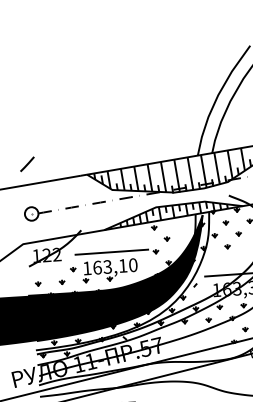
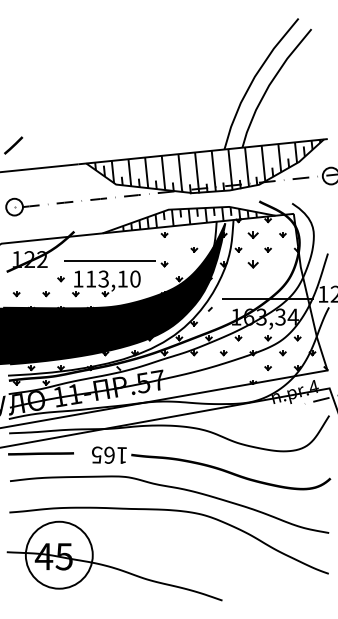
part: (226, 222) -> (253, 234), size x1.6
part: (167, 238) -> (194, 249), moved
part: (227, 246) -> (253, 264), size x1.6
text: (97, 267) -> (91, 278), 163,10 -> 113,10

